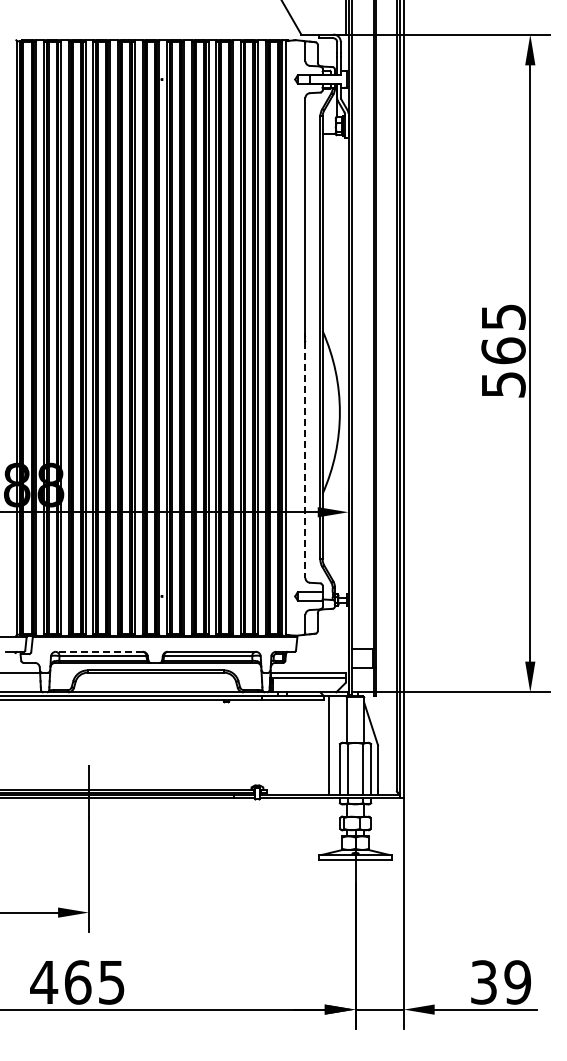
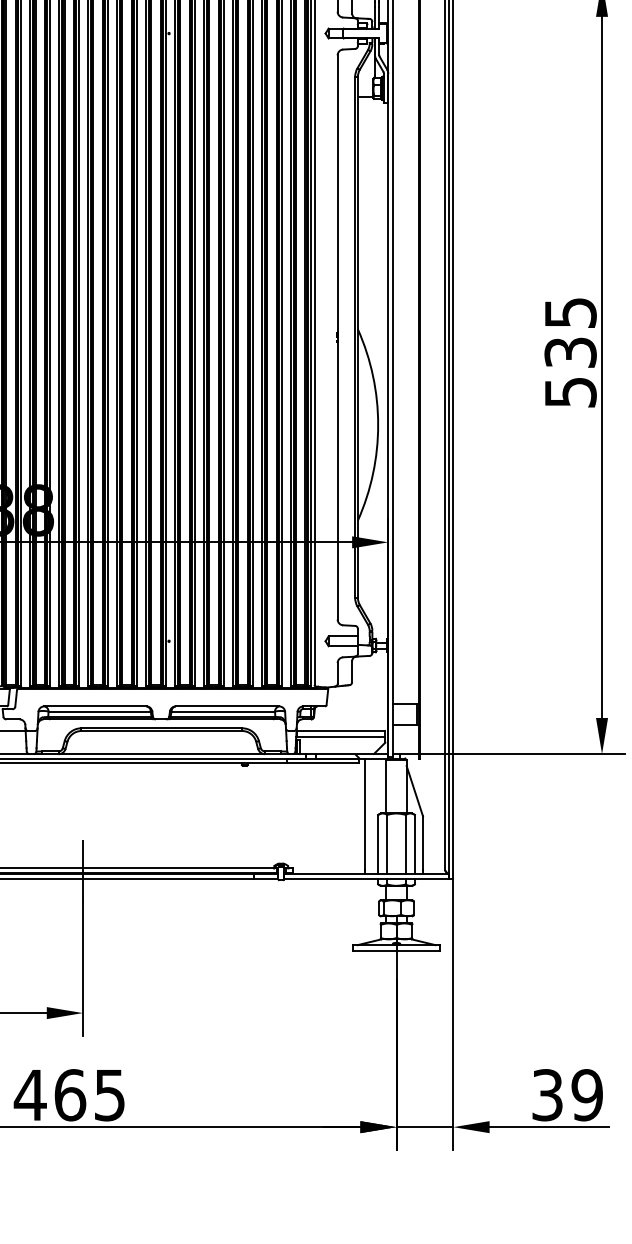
text: (503, 350) -> (570, 352), 565 -> 535
line: (305, 460) -> (337, 481), dashed -> solid
line: (98, 651) -> (94, 706), dashed -> solid

